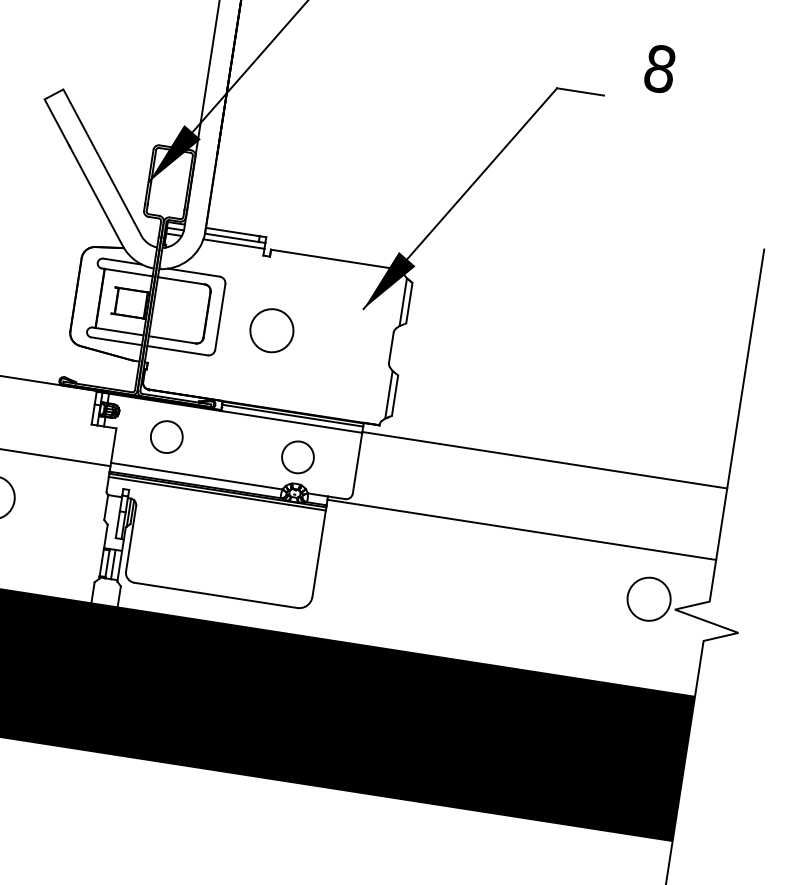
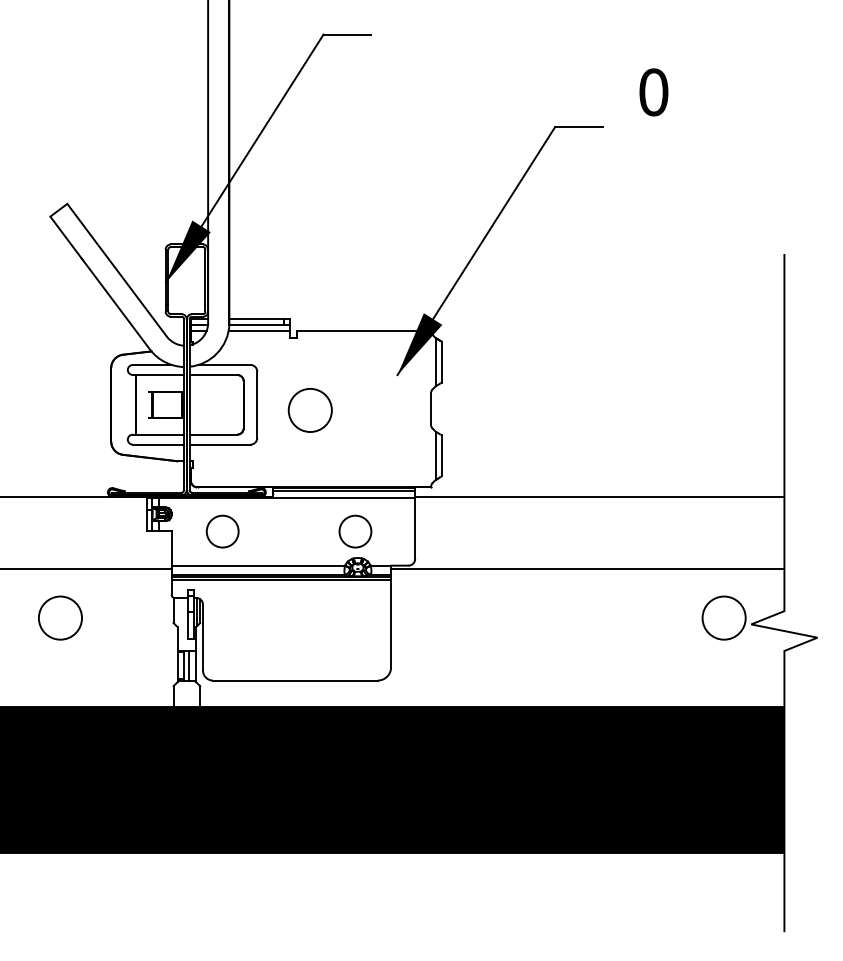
text: (659, 69) -> (653, 92), 8 -> 0

